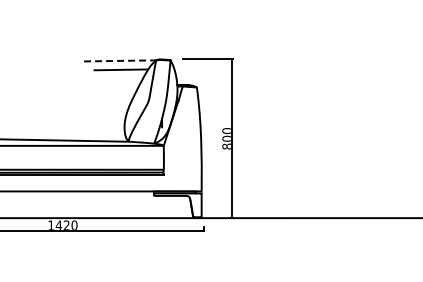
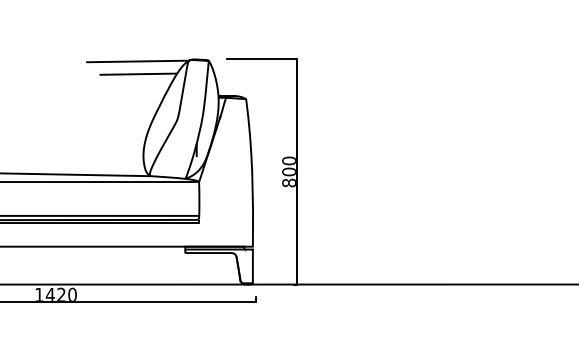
line: (121, 60) -> (139, 60), dashed -> solid

